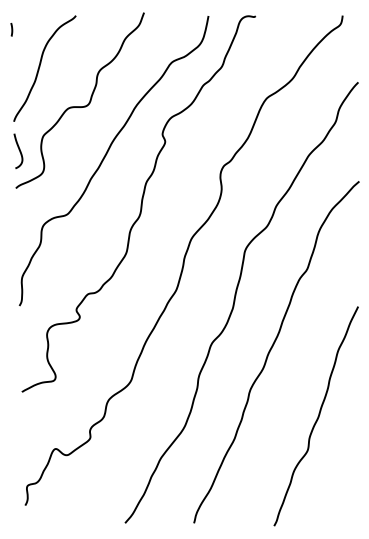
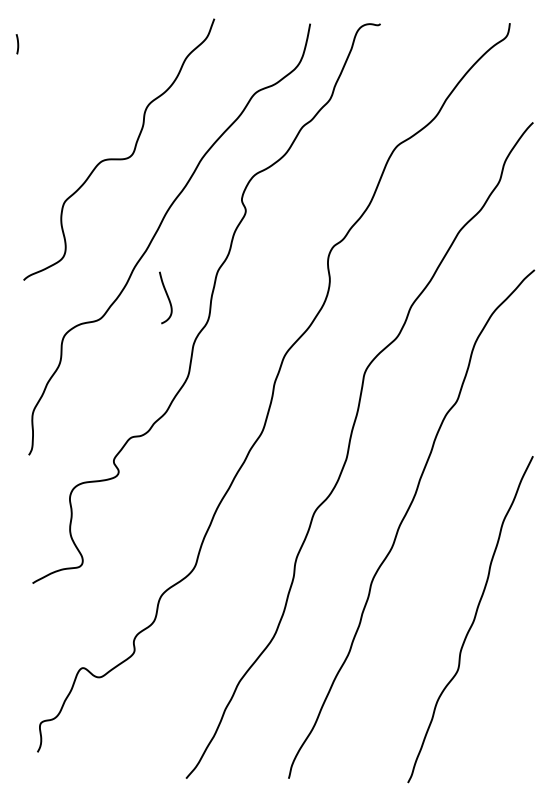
curve: (40, 67) -> (60, 100), removed
curve: (18, 149) -> (165, 295), moved

